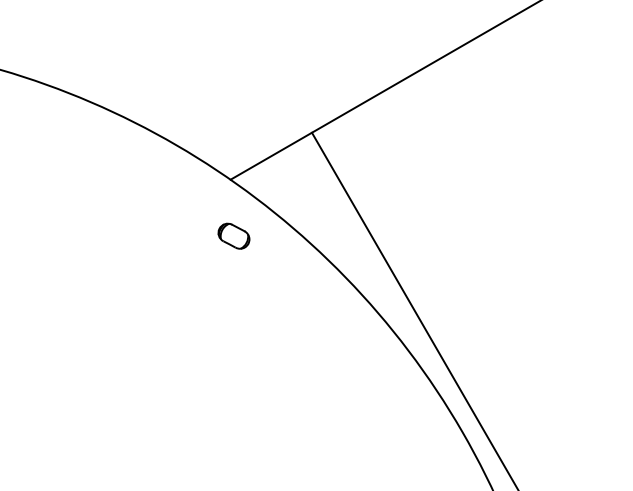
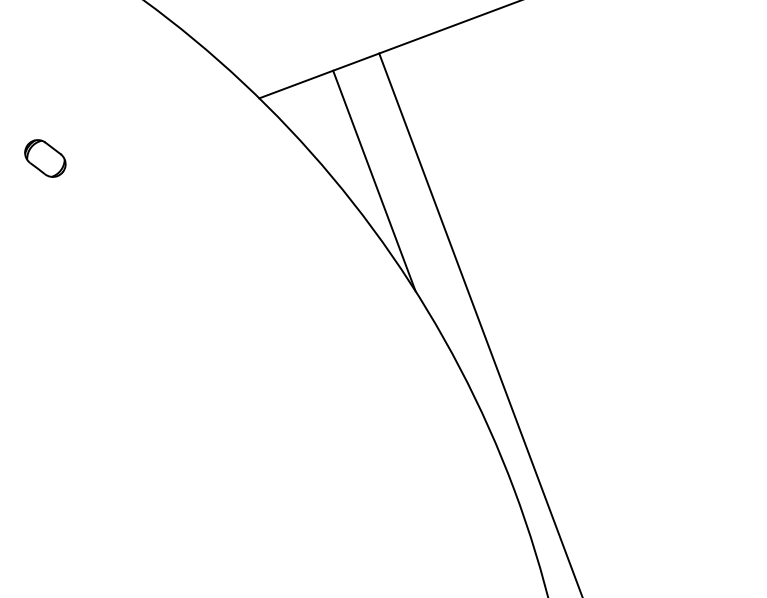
line: (323, 225) -> (373, 180), added
part: (233, 235) -> (44, 157), moved

